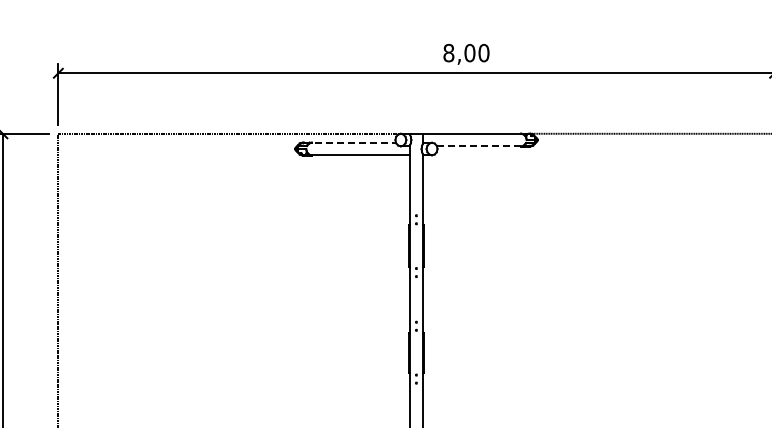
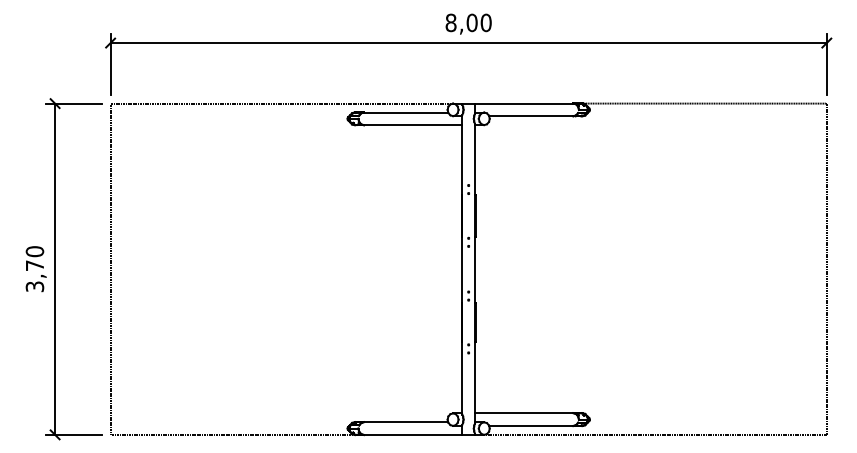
text: (466, 53) -> (468, 23), moved
line: (350, 142) -> (402, 112), dashed -> solid
line: (483, 146) -> (535, 116), dashed -> solid

